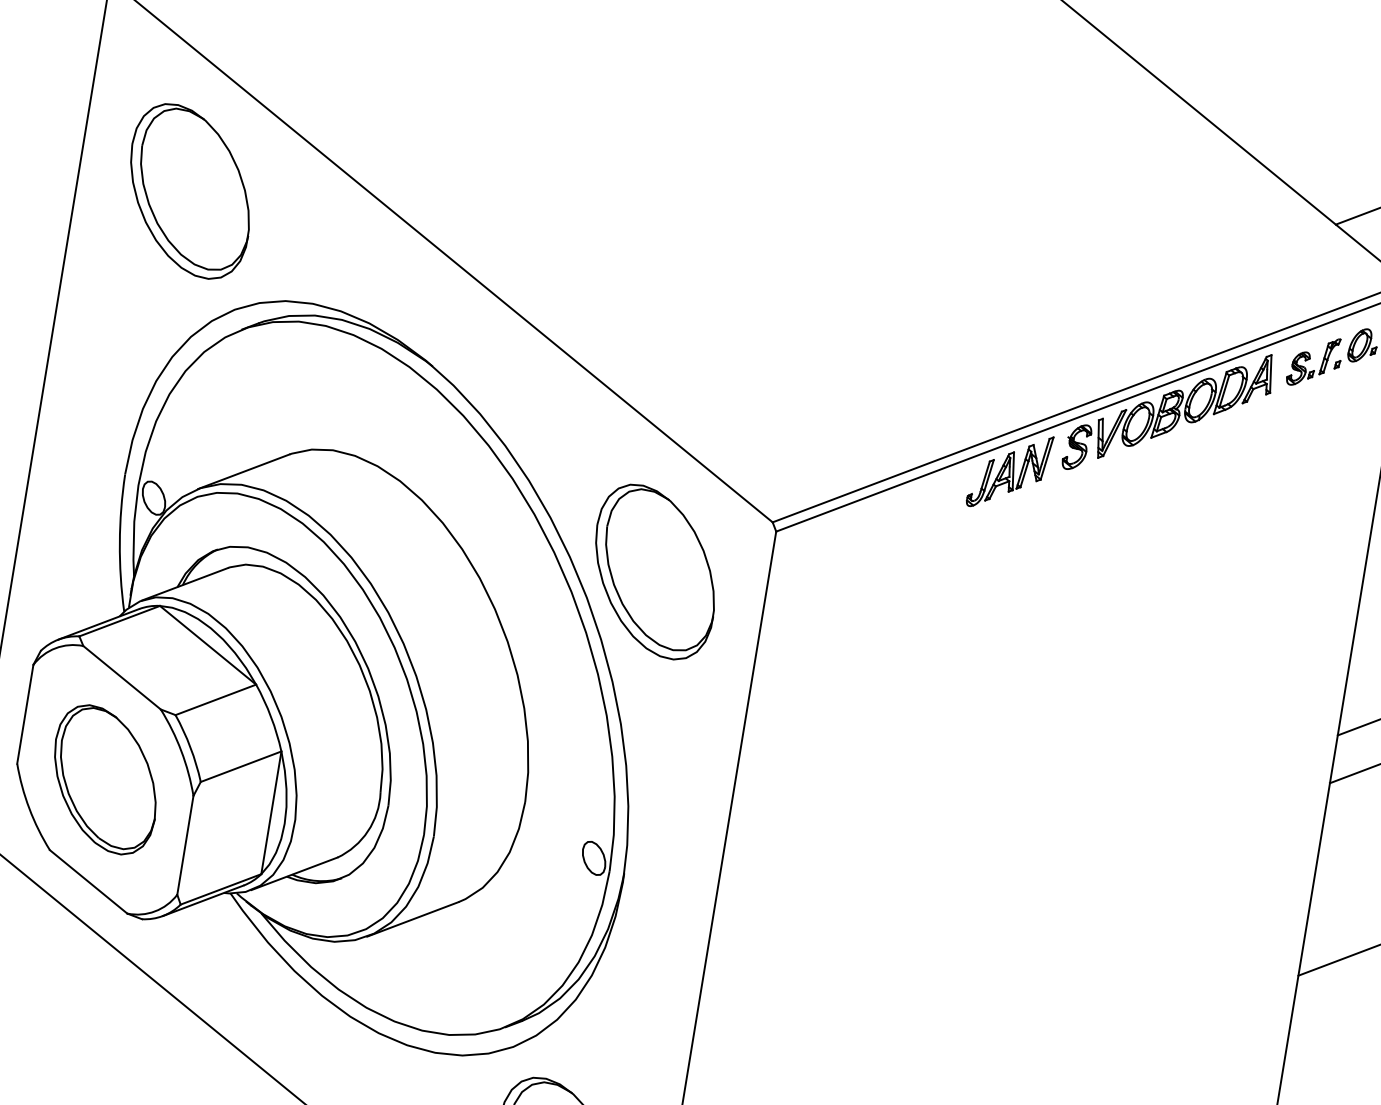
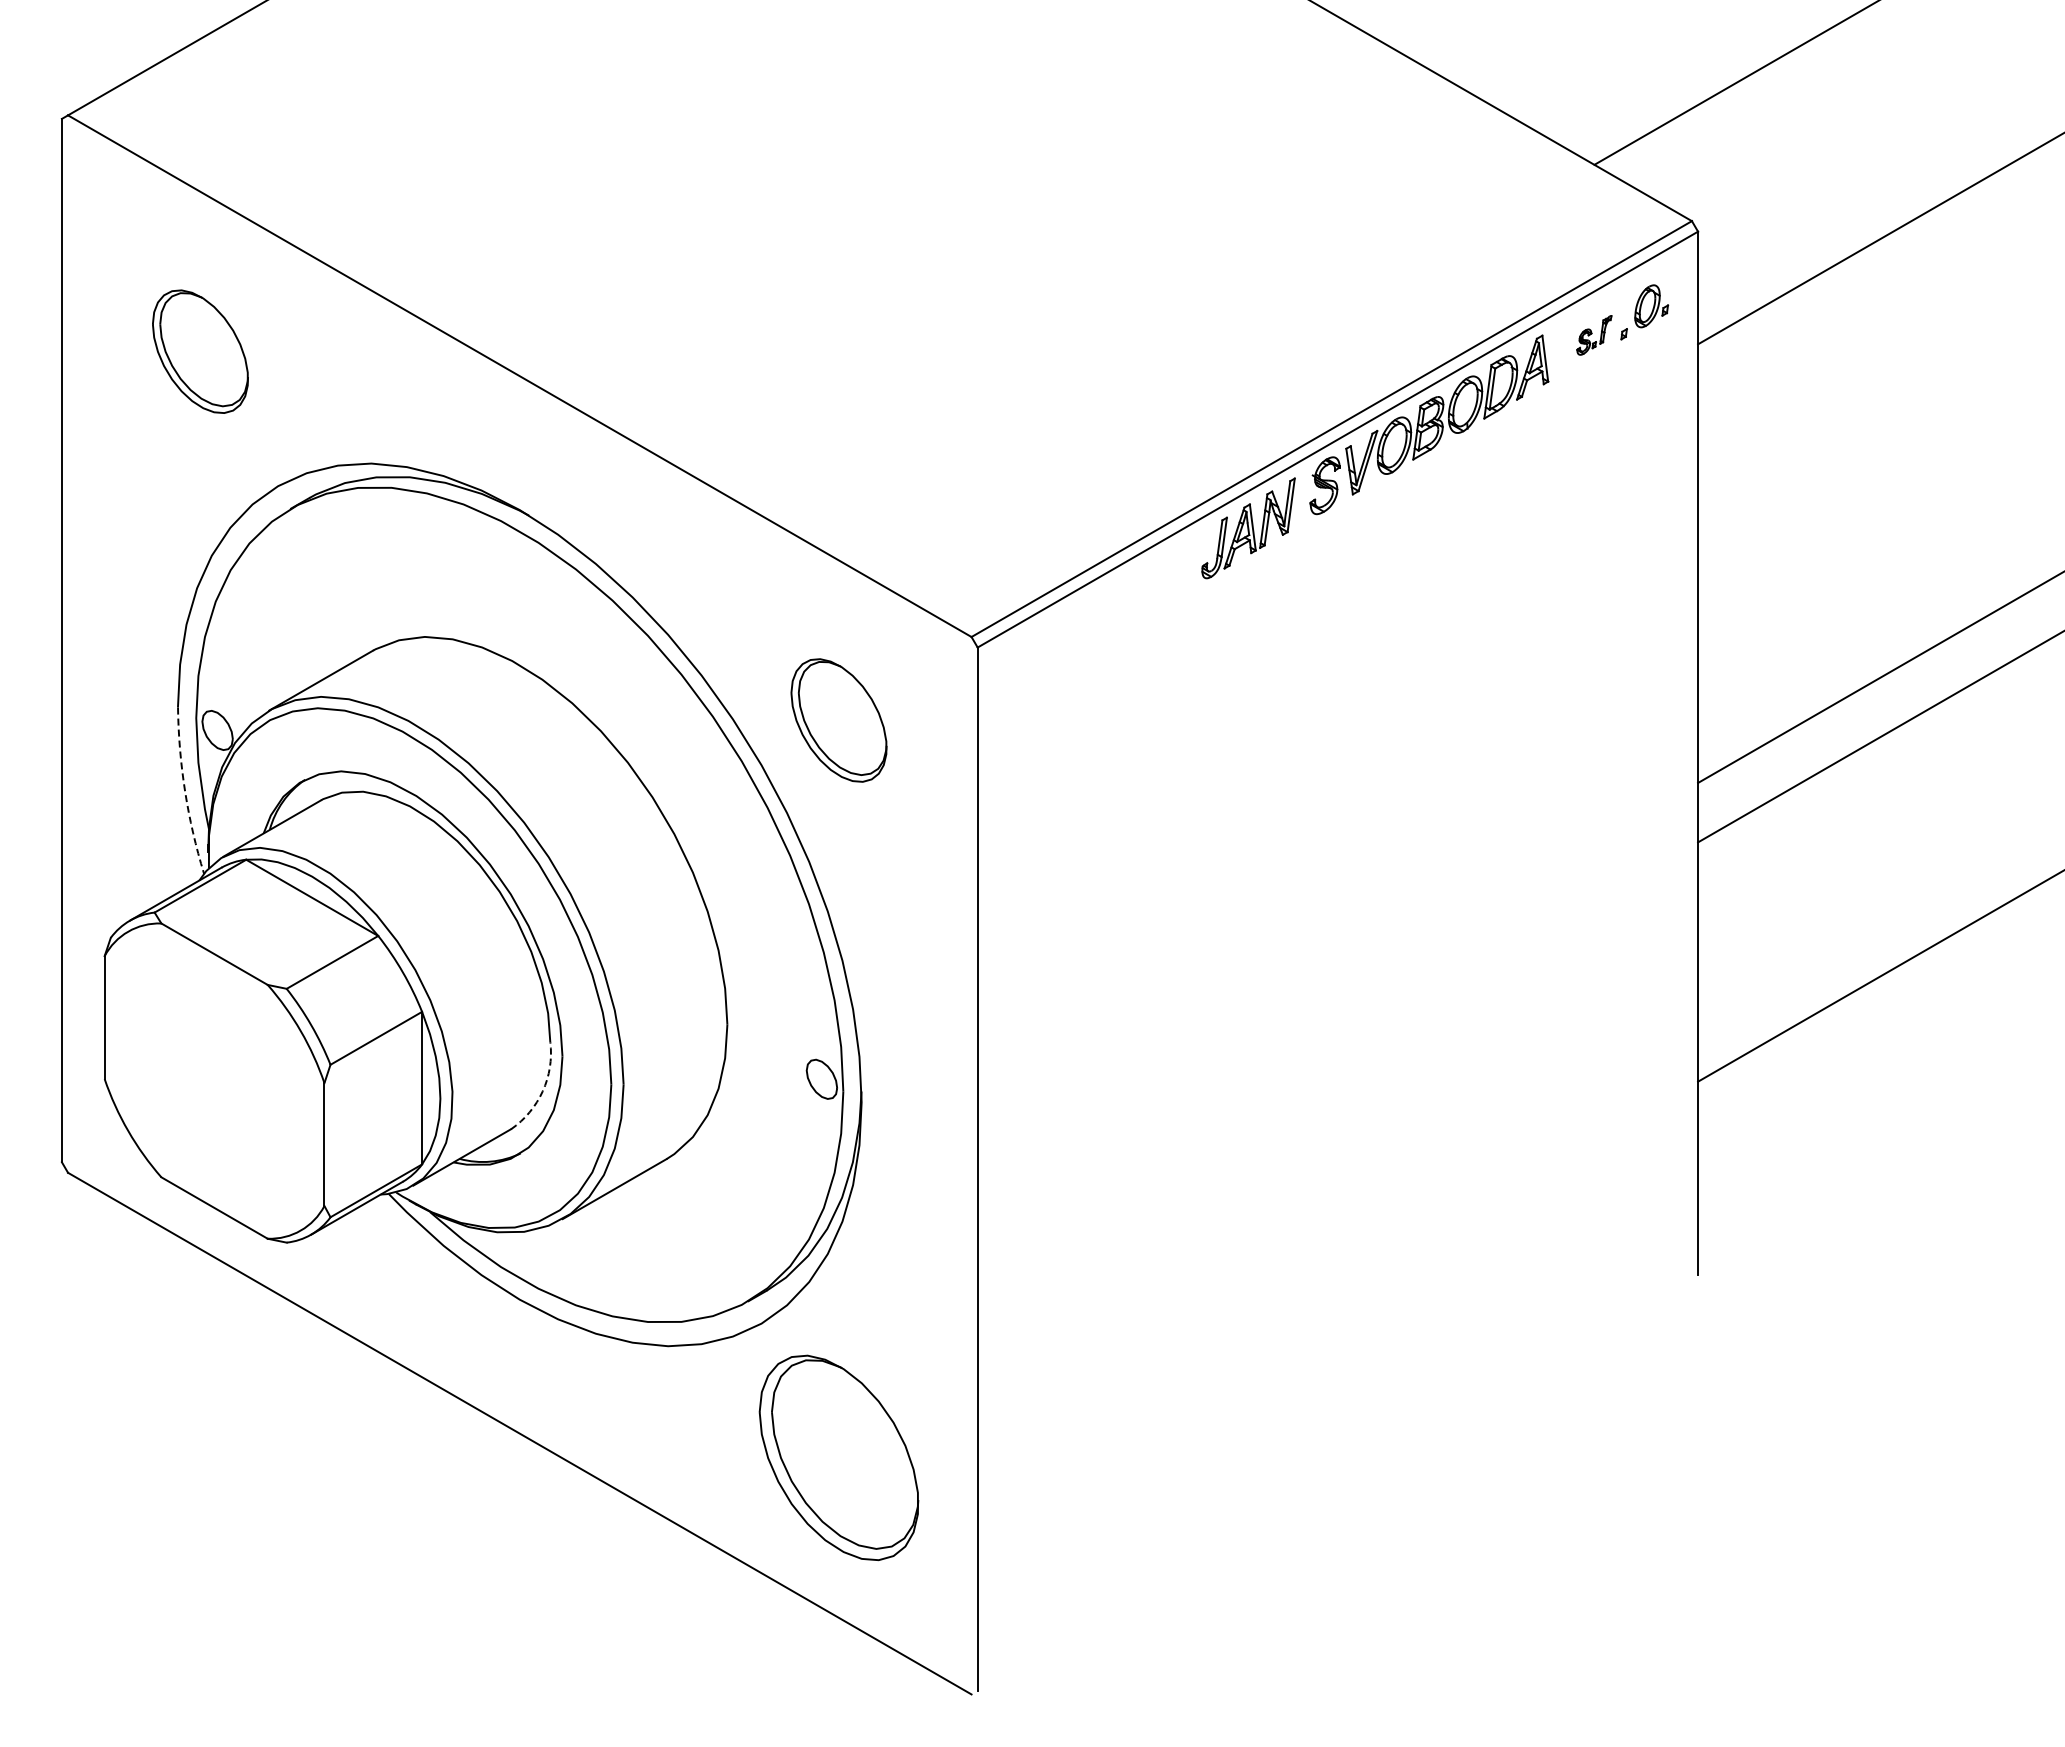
part: (190, 191) -> (200, 351), size x0.6
part: (1313, 361) -> (1594, 335), size x0.6
arc: (120, 543) -> (185, 791), solid -> dashed
part: (654, 571) -> (838, 720), size x0.6
part: (105, 780) -> (214, 1081), removed
arc: (367, 831) -> (542, 1091), solid -> dashed

